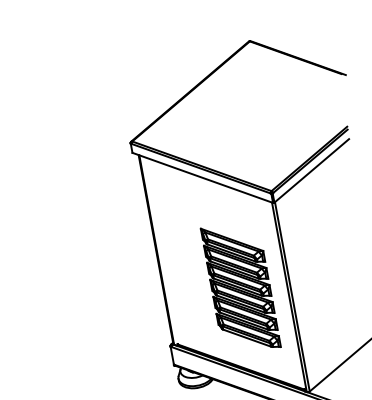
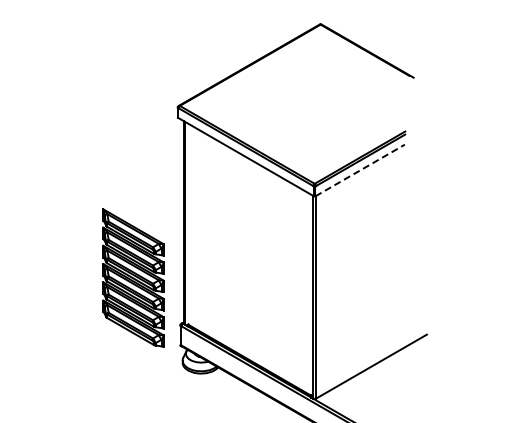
line: (312, 170) -> (360, 170), solid -> dashed
part: (240, 287) -> (133, 277), moved

